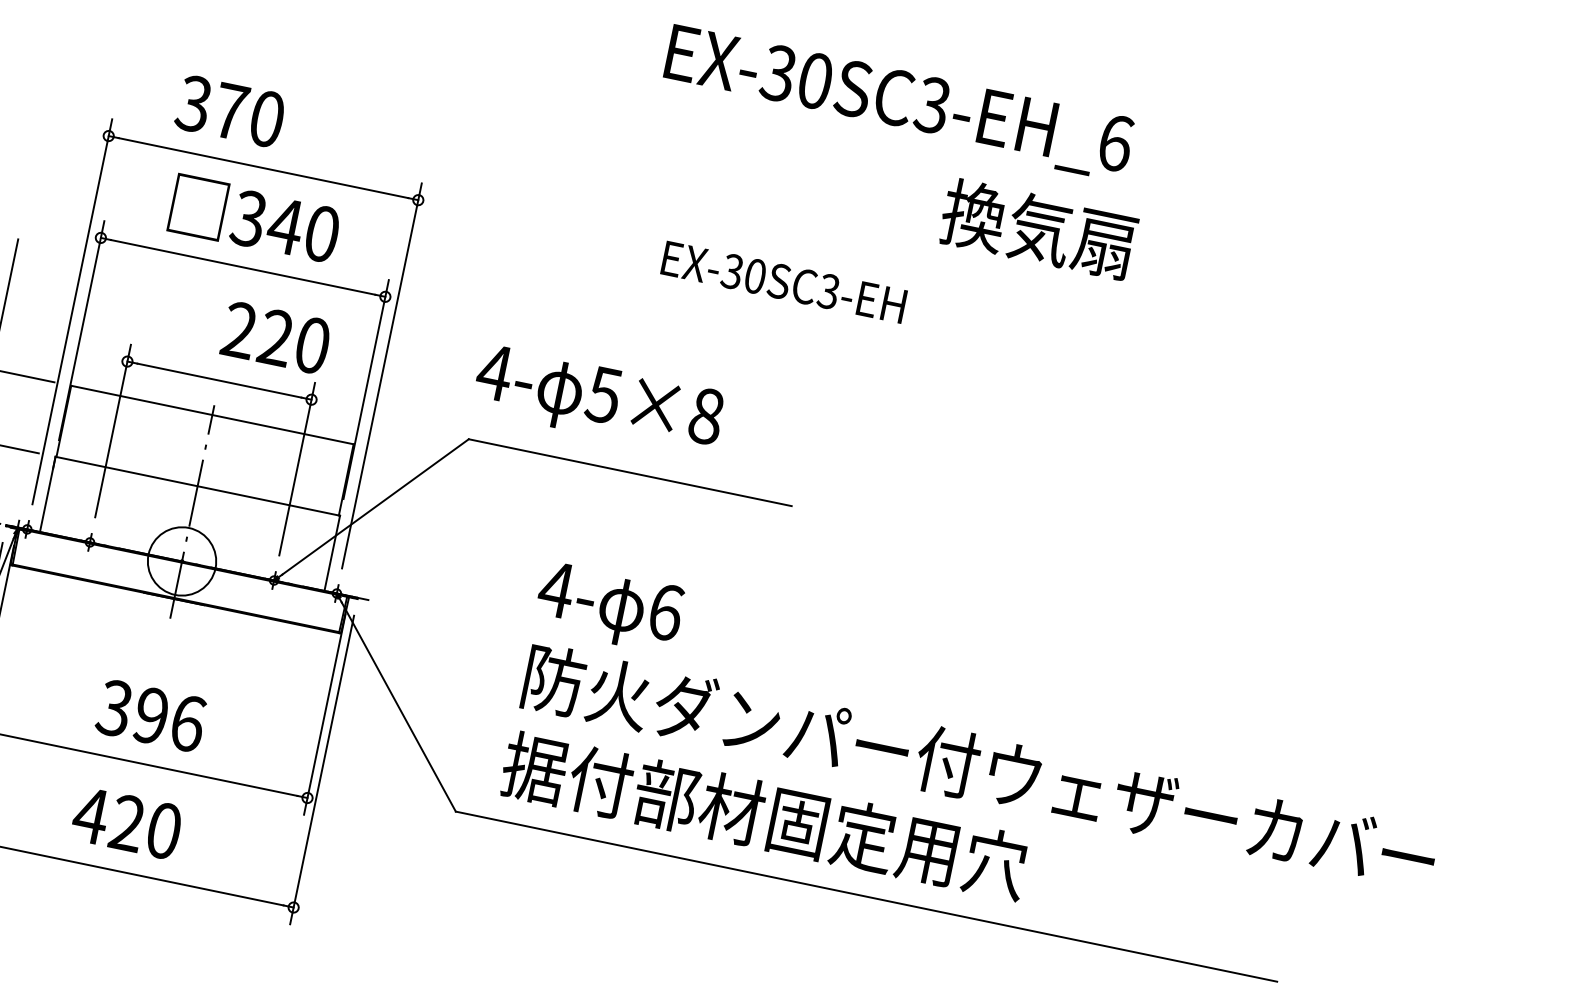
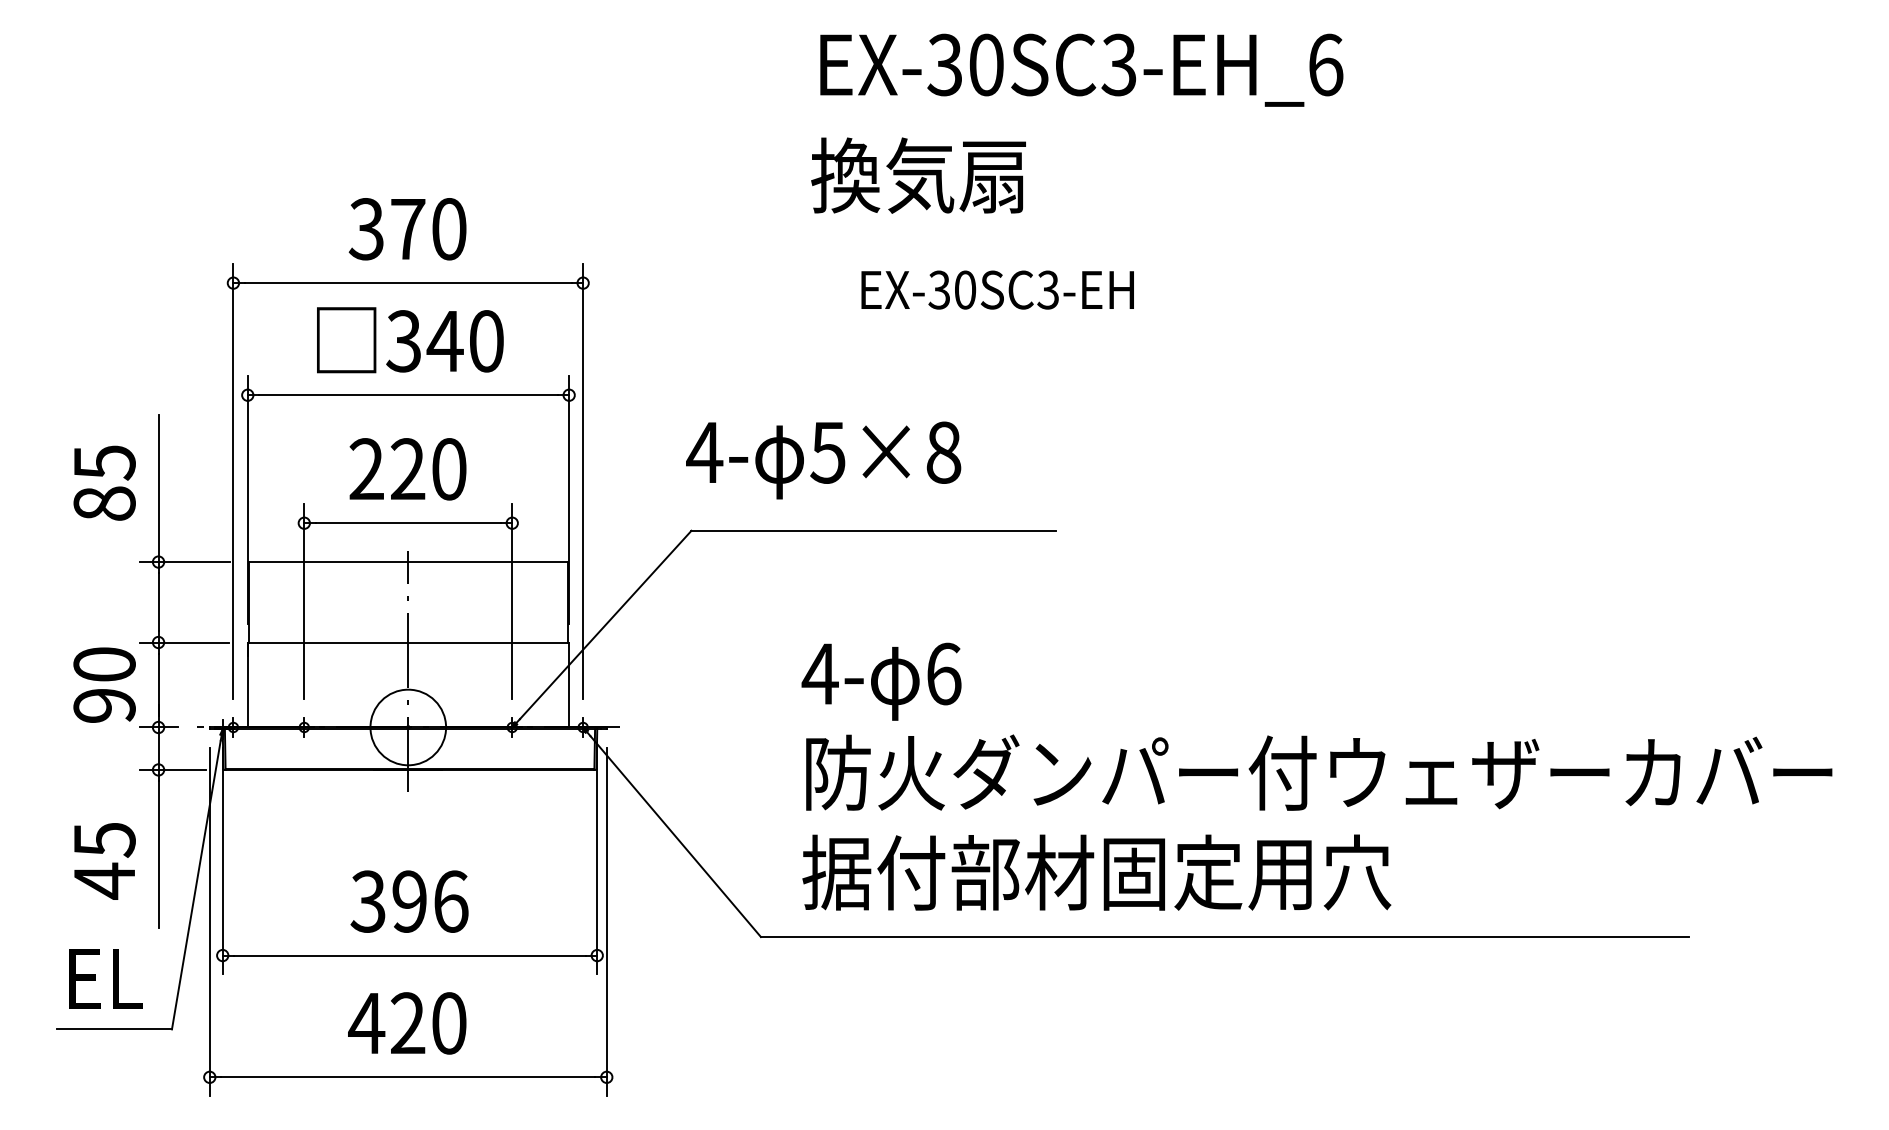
text: (230, 111) -> (407, 229), moved
text: (1038, 229) -> (918, 175), moved
text: (275, 338) -> (407, 469), moved

